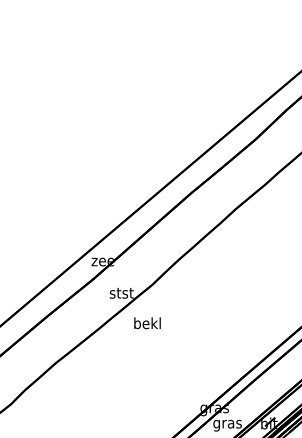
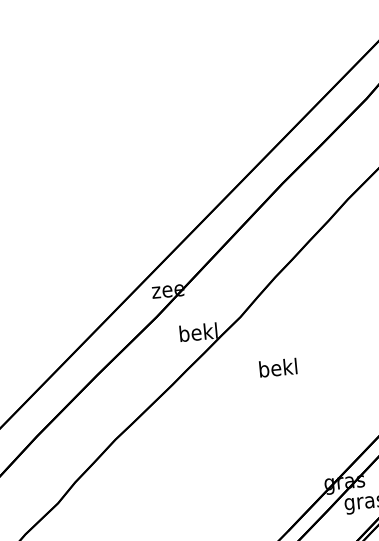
text: (121, 292) -> (198, 331), stst -> bekl
text: (147, 323) -> (278, 368), moved

